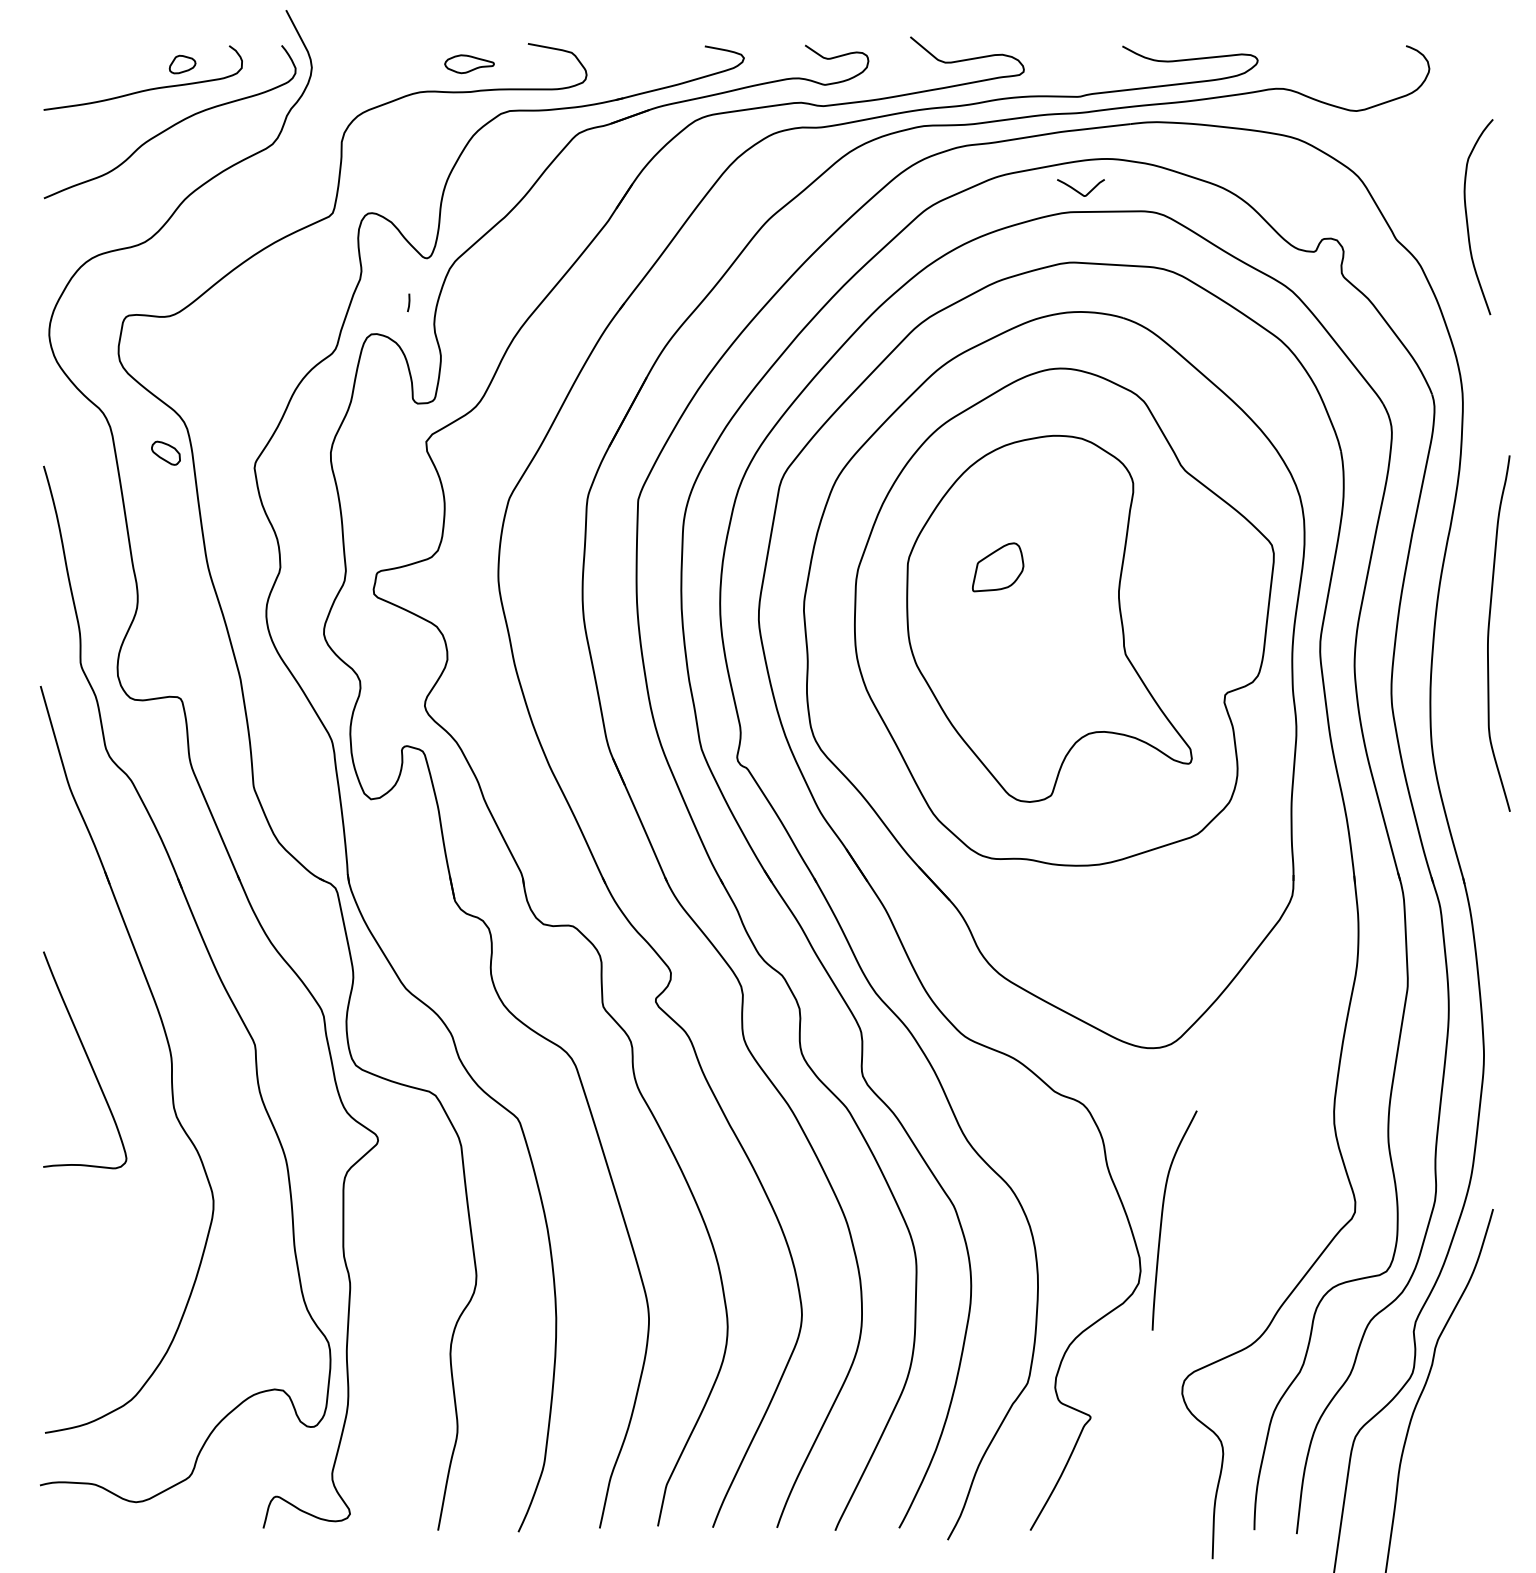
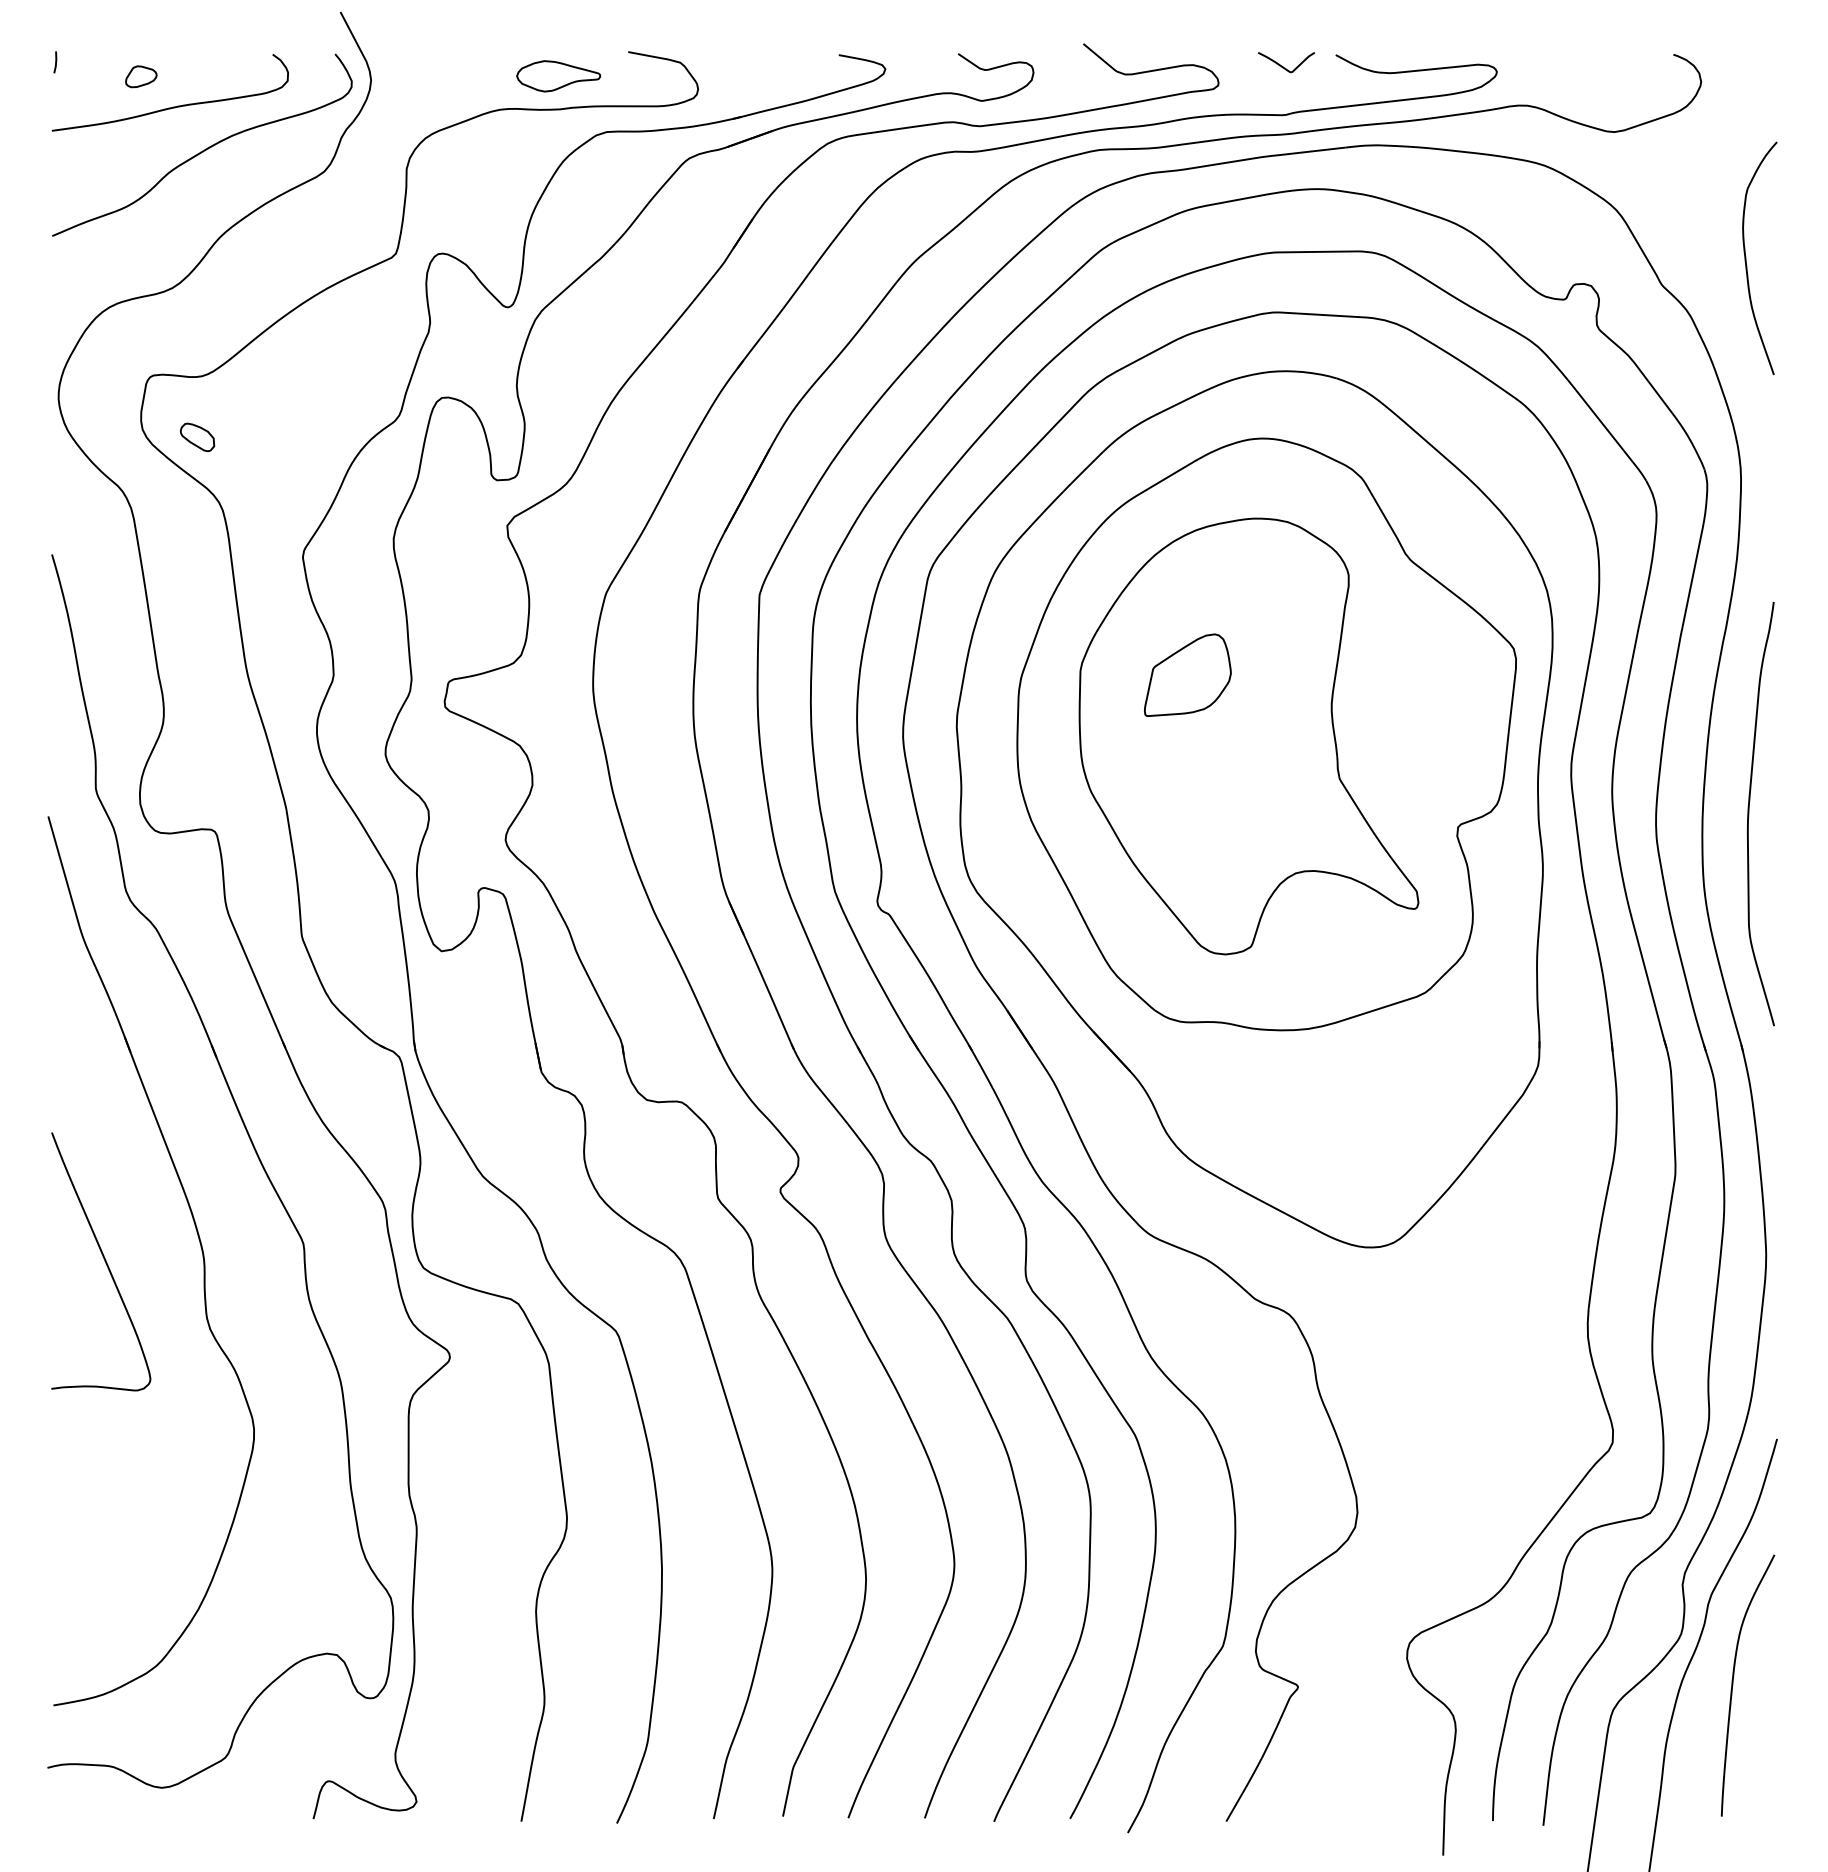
part: (182, 64) -> (141, 76), moved
part: (469, 64) -> (558, 76), size x1.43
curve: (1077, 190) -> (1282, 65), moved
line: (408, 302) -> (55, 62), moved
part: (165, 453) -> (197, 437), moved
part: (997, 566) -> (1187, 674), size x1.43
curve: (1489, 634) -> (1749, 814), moved
curve: (1162, 1220) -> (1733, 1685), moved

